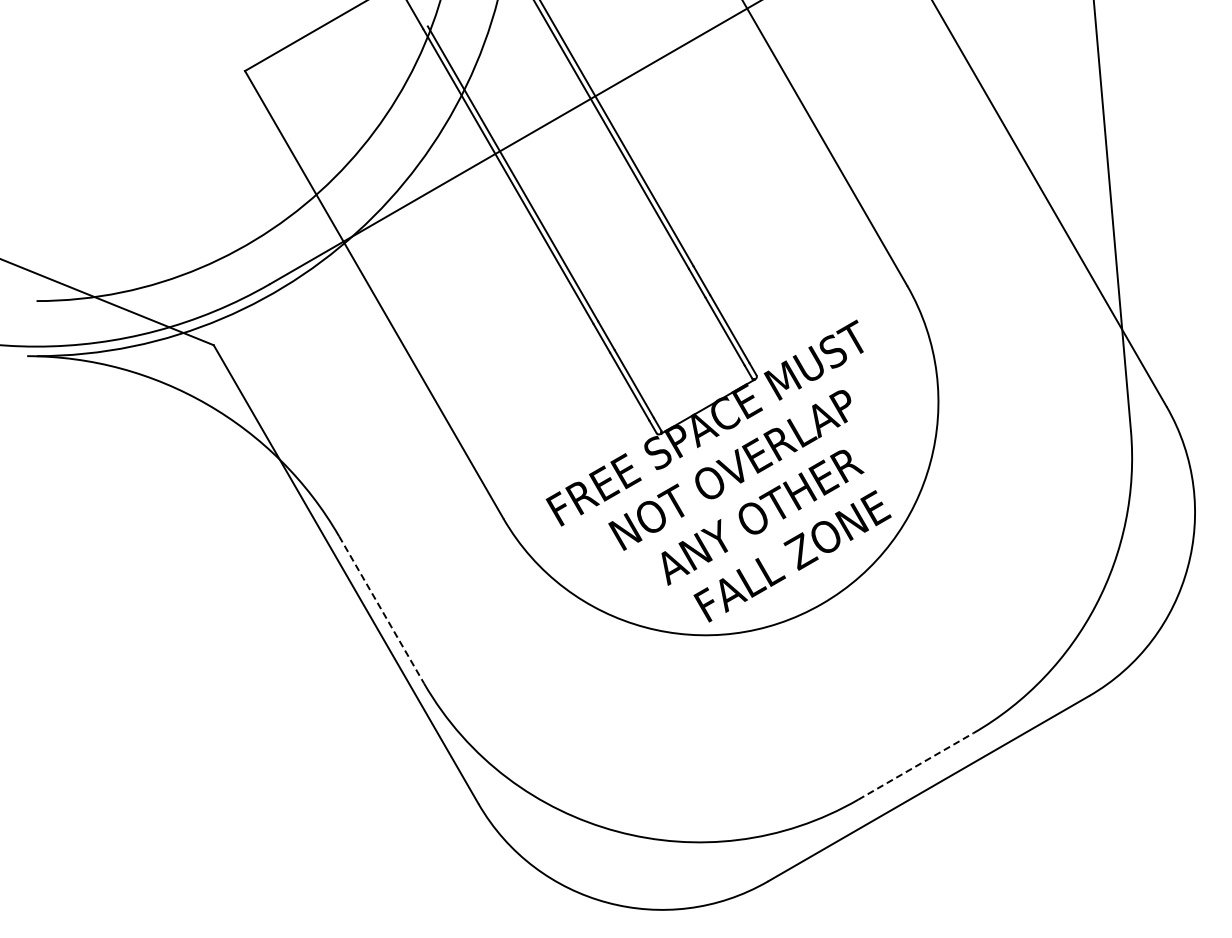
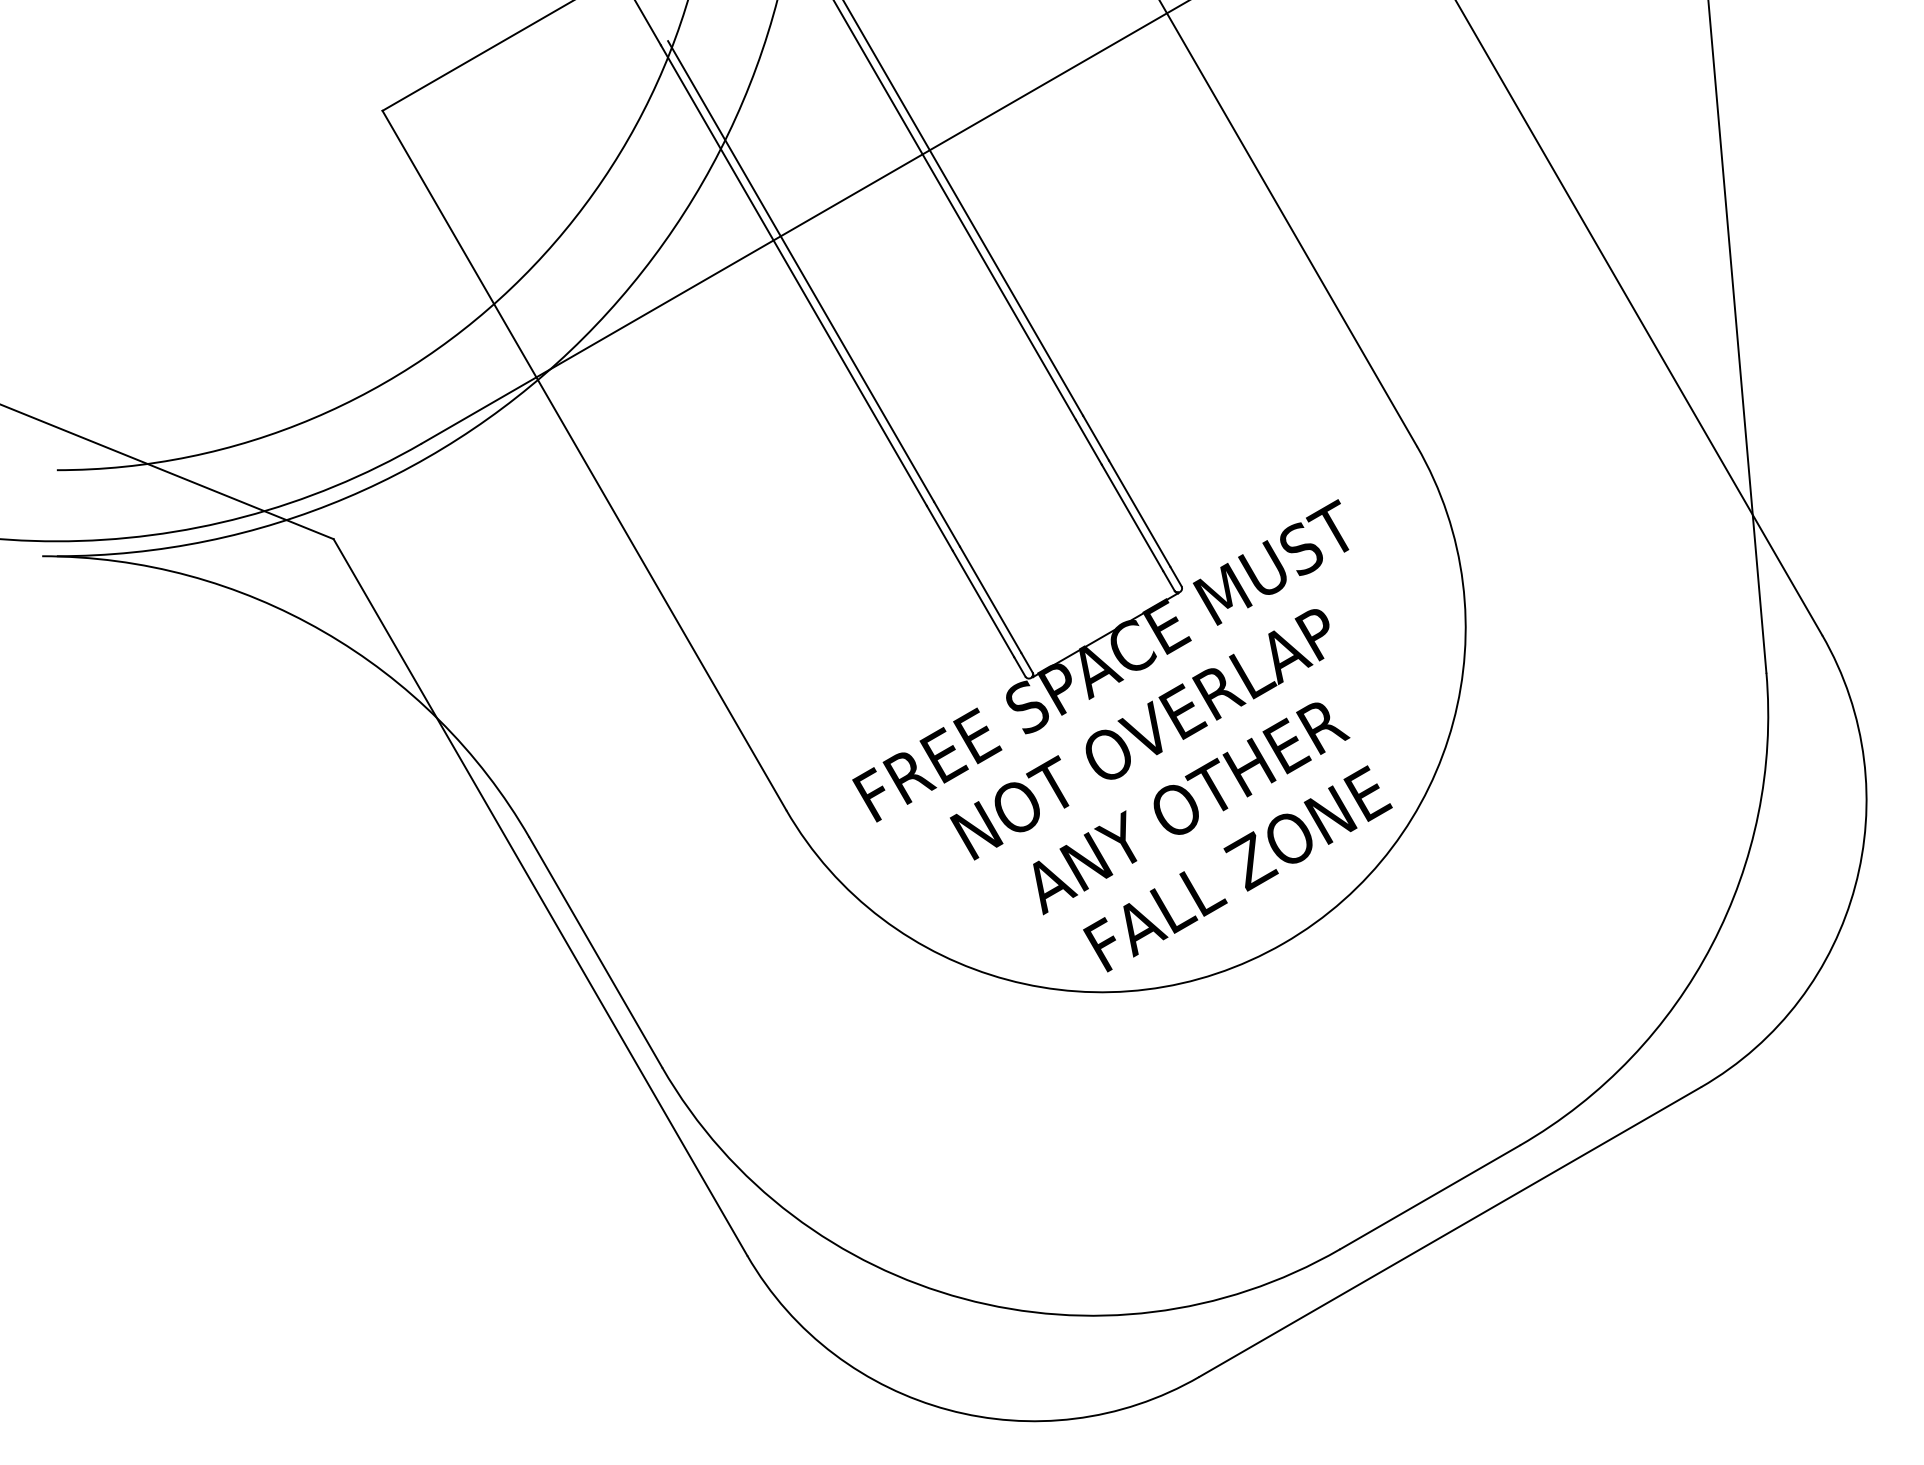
line: (381, 609) -> (595, 951), dashed -> solid
line: (916, 766) -> (1431, 1197), dashed -> solid

